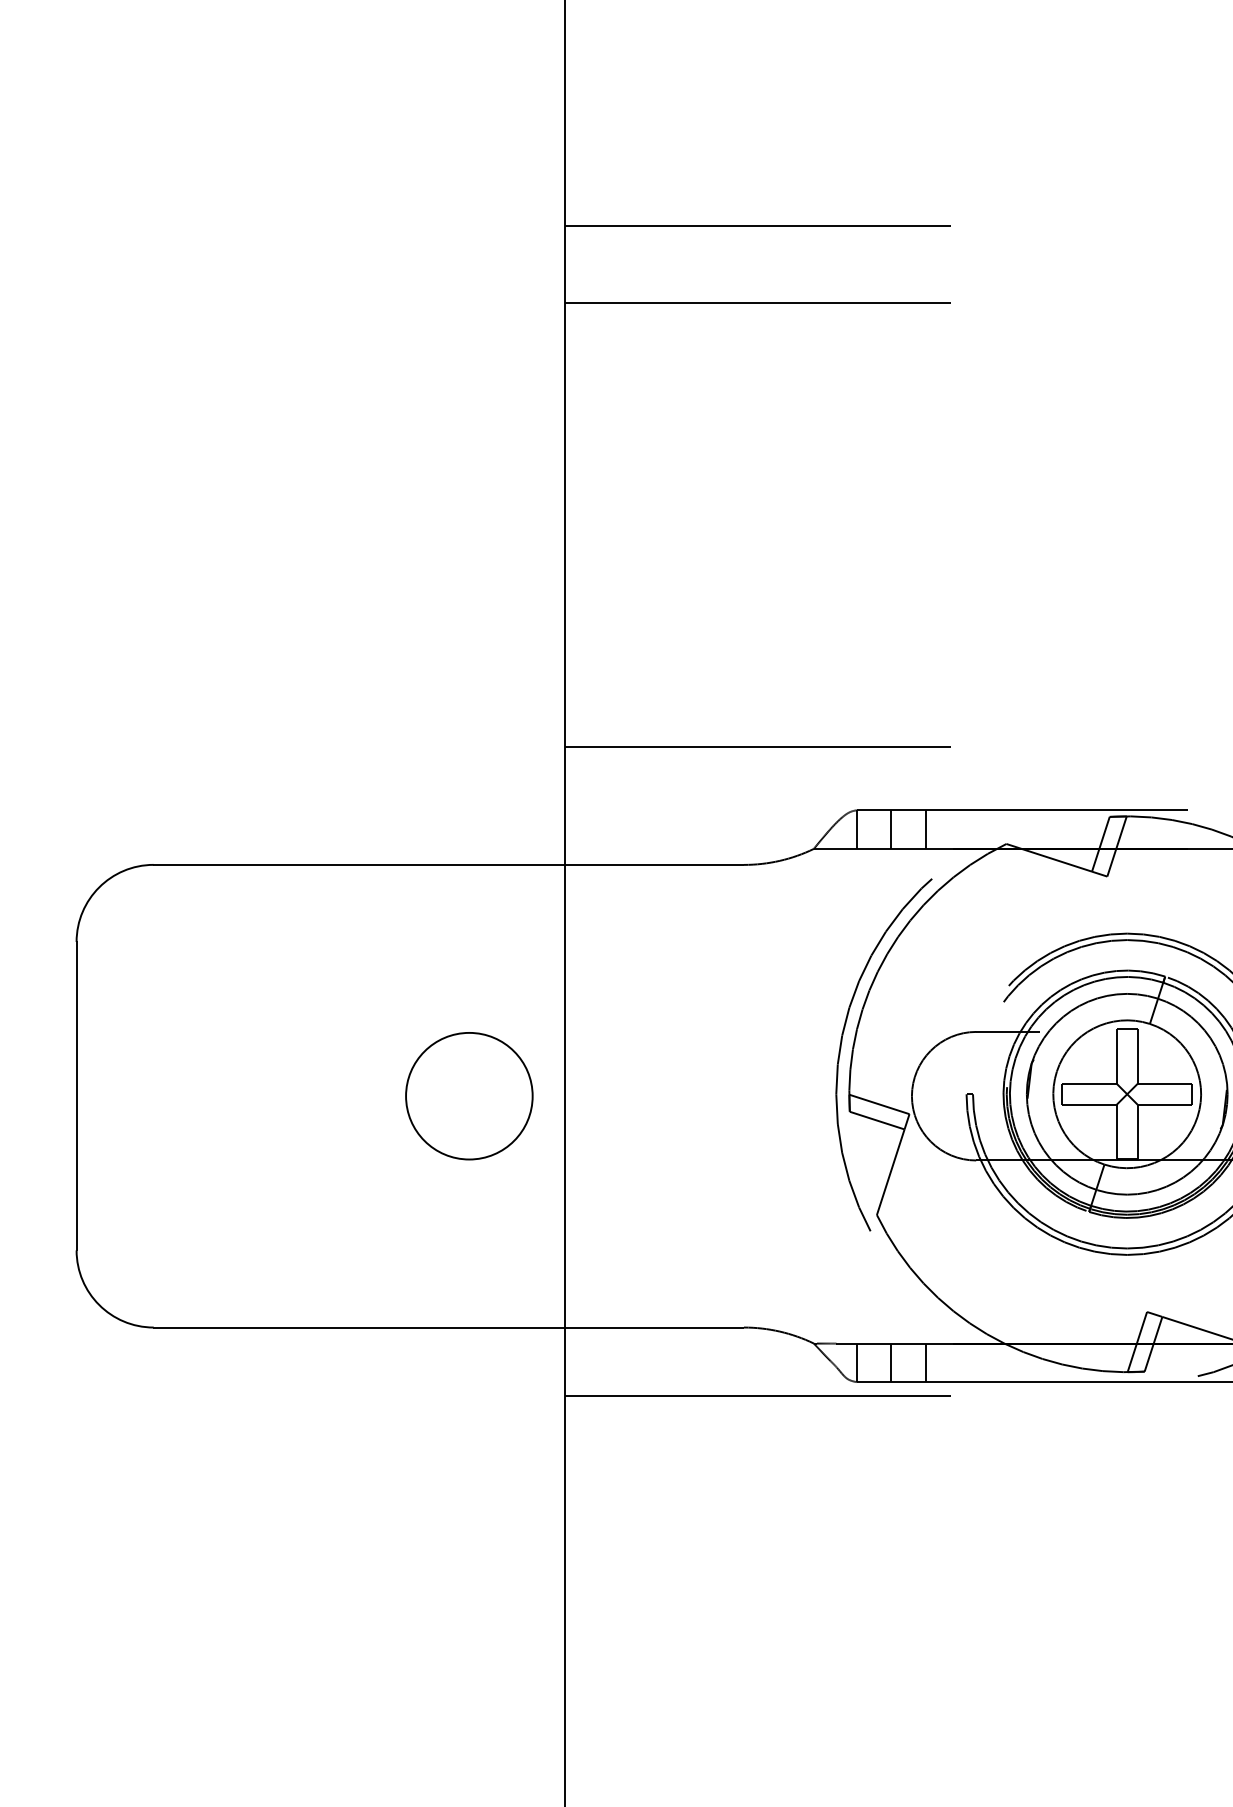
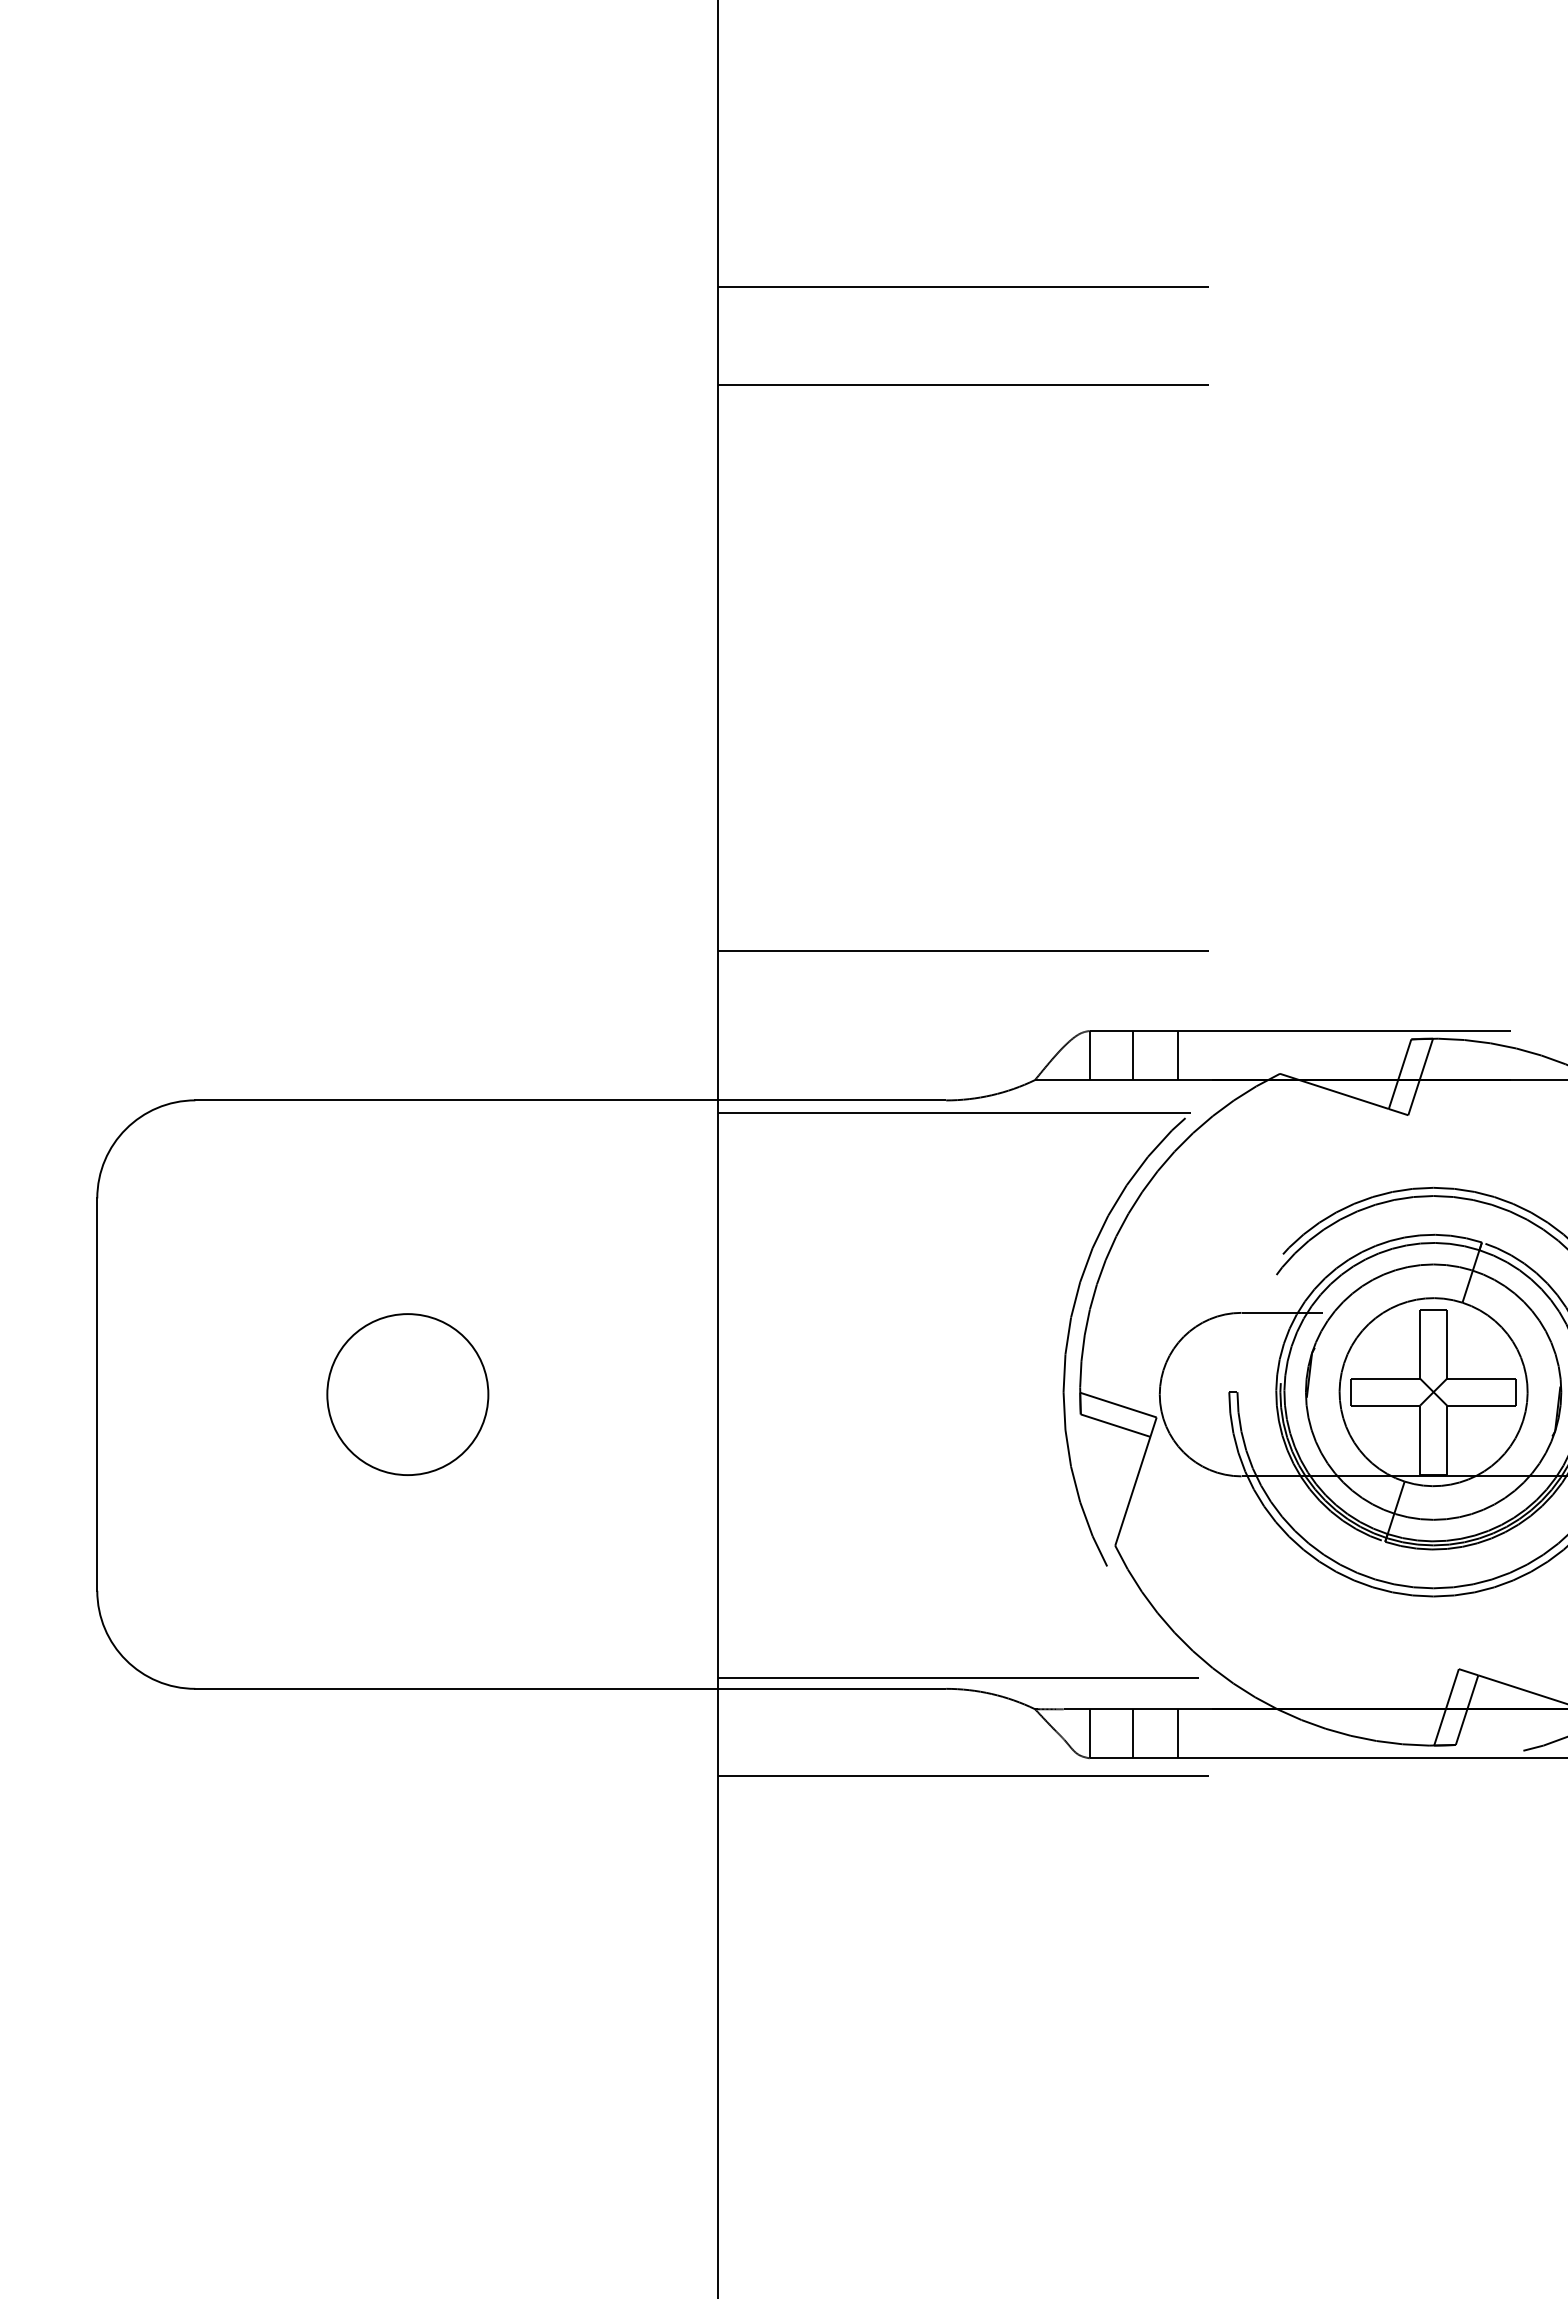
line: (750, 874) -> (954, 1112), added
circle: (469, 1096) -> (407, 1394), moved
line: (753, 1319) -> (958, 1678), added

